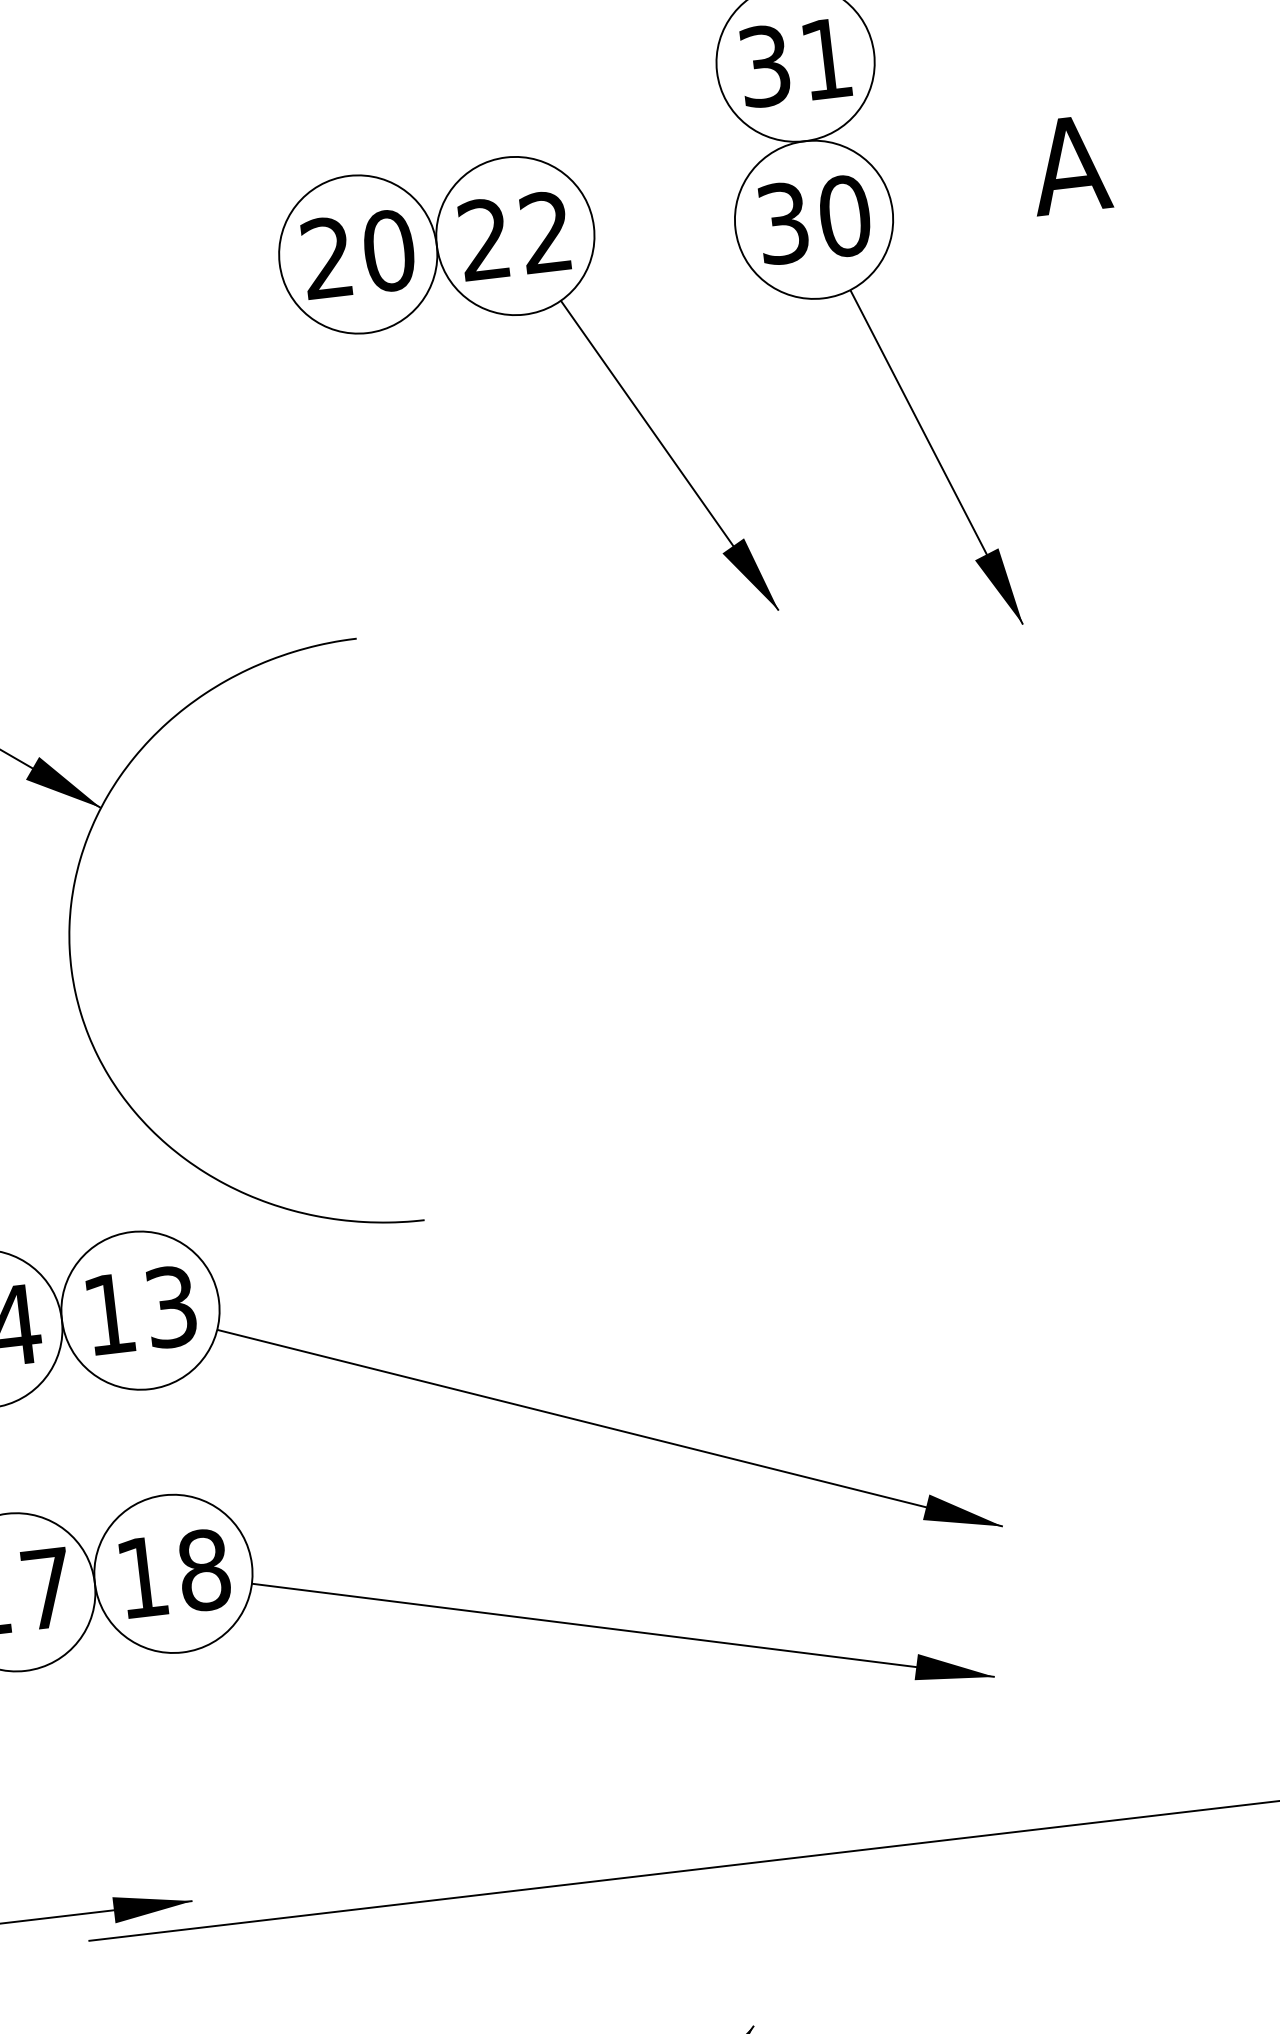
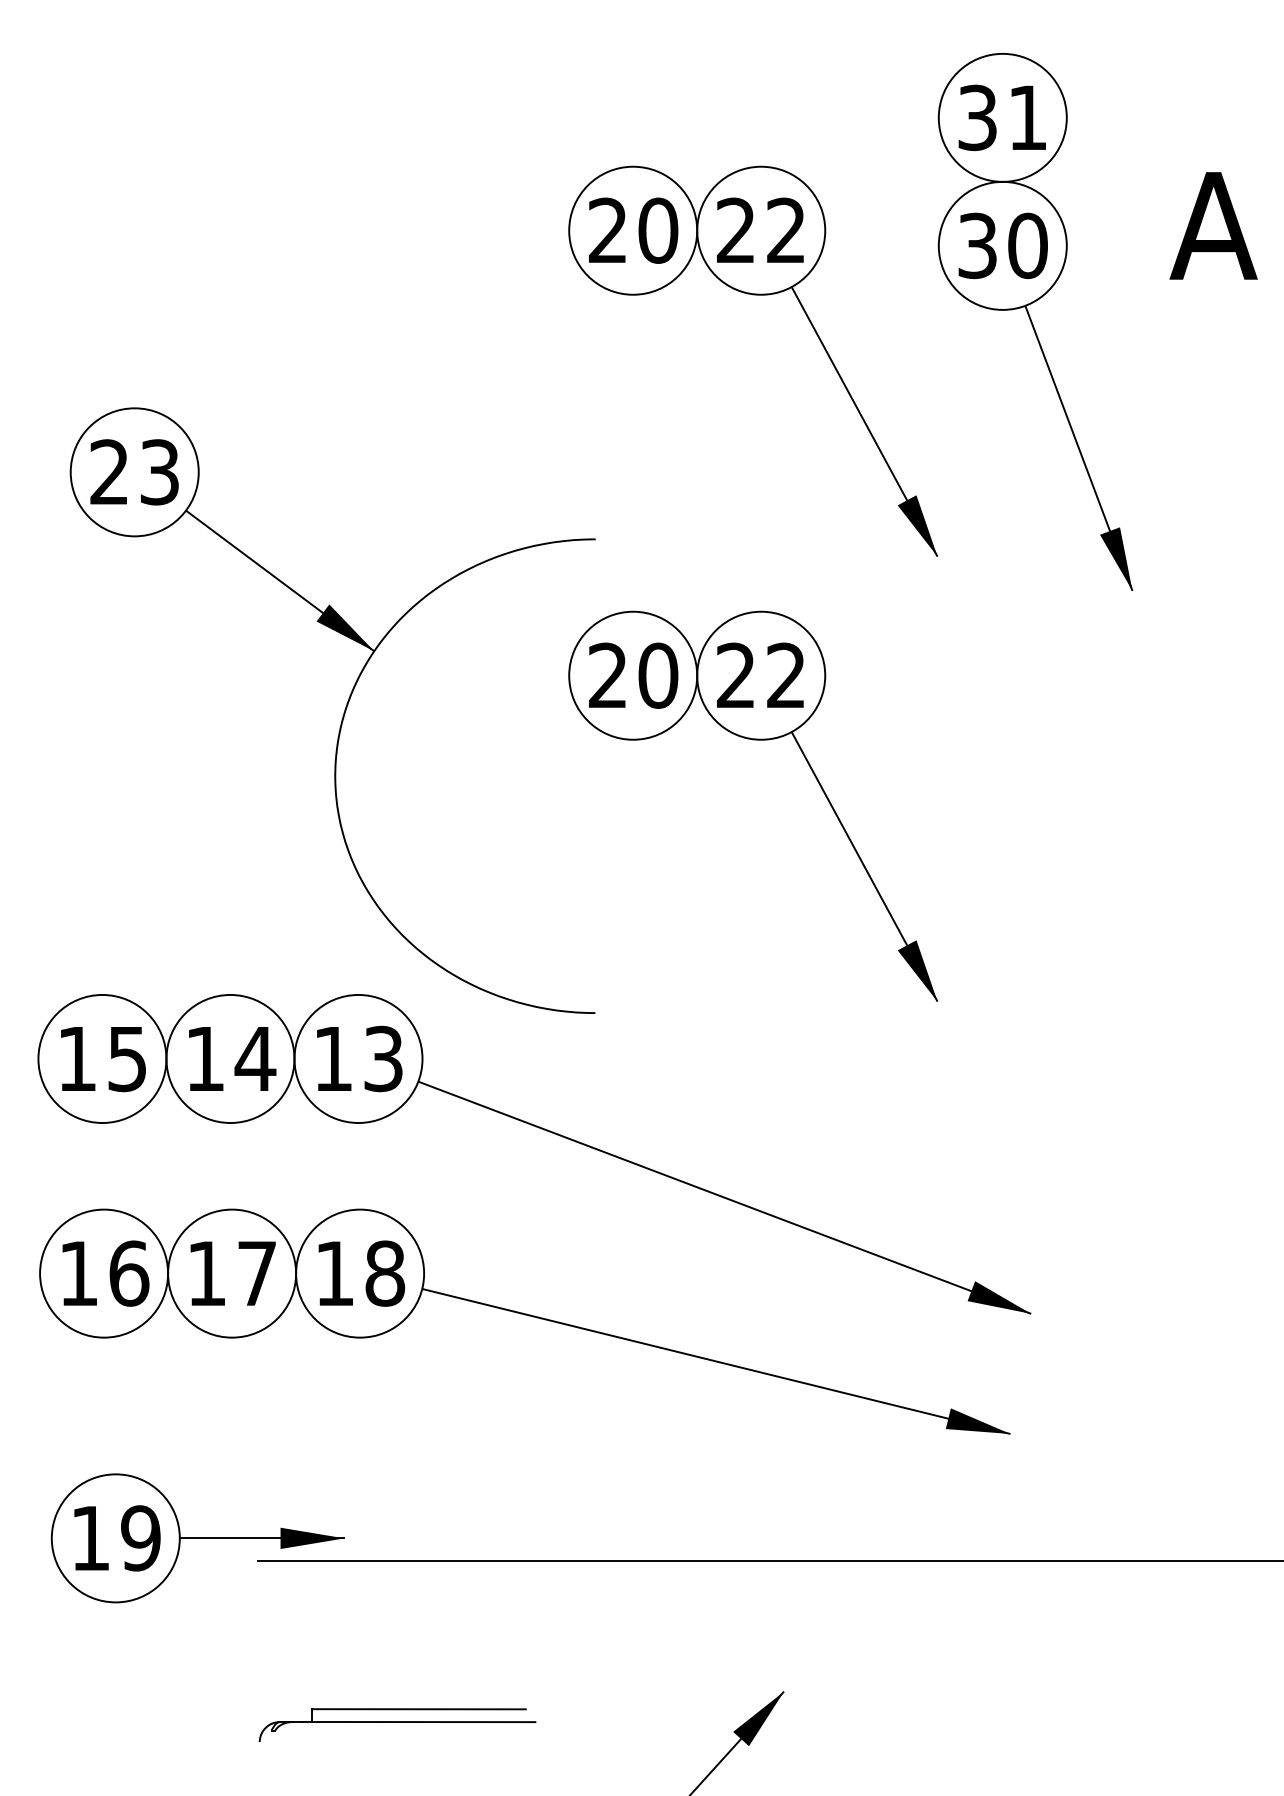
part: (1069, 164) -> (1213, 225), size x1.4
part: (579, 862) -> (753, 740), added

